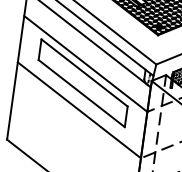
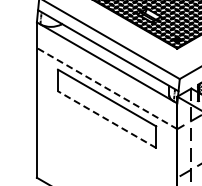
line: (85, 63) -> (106, 88), solid -> dashed
line: (82, 93) -> (107, 119), solid -> dashed
line: (78, 109) -> (106, 136), removed

